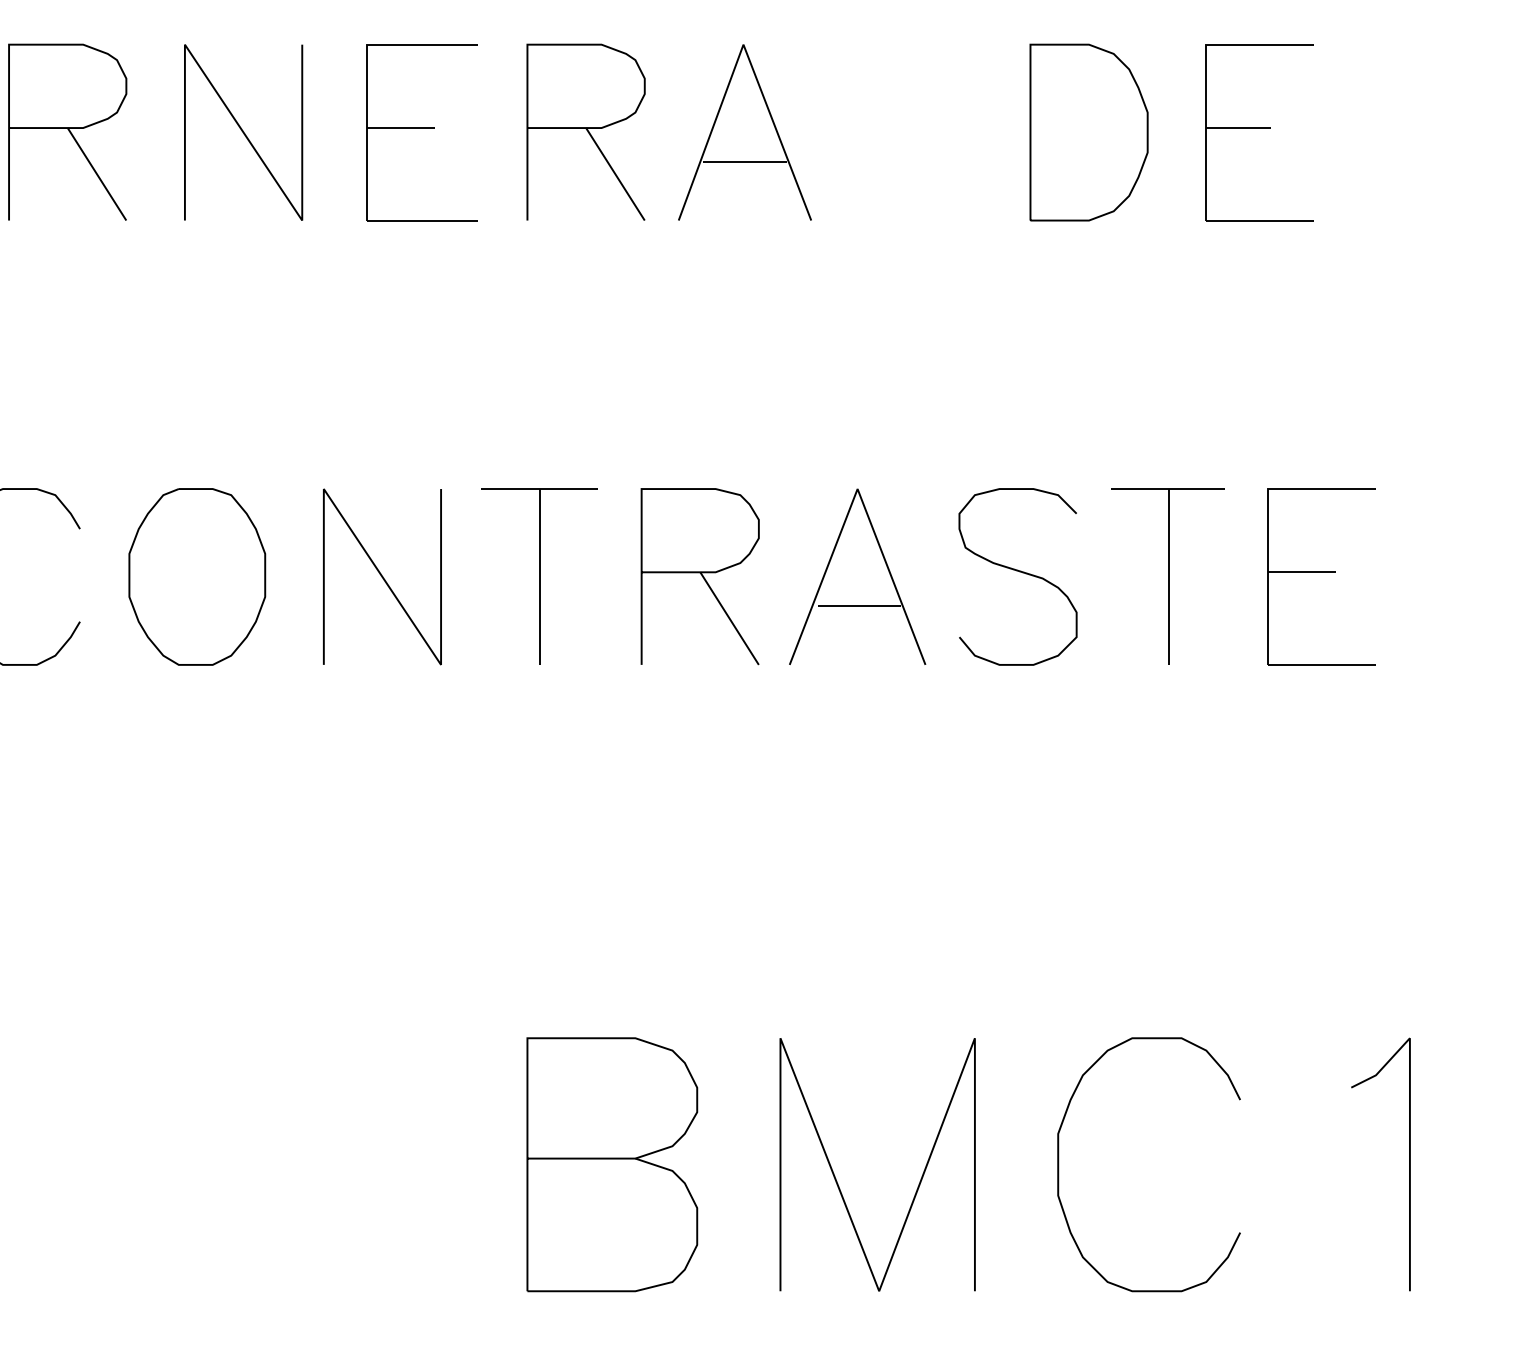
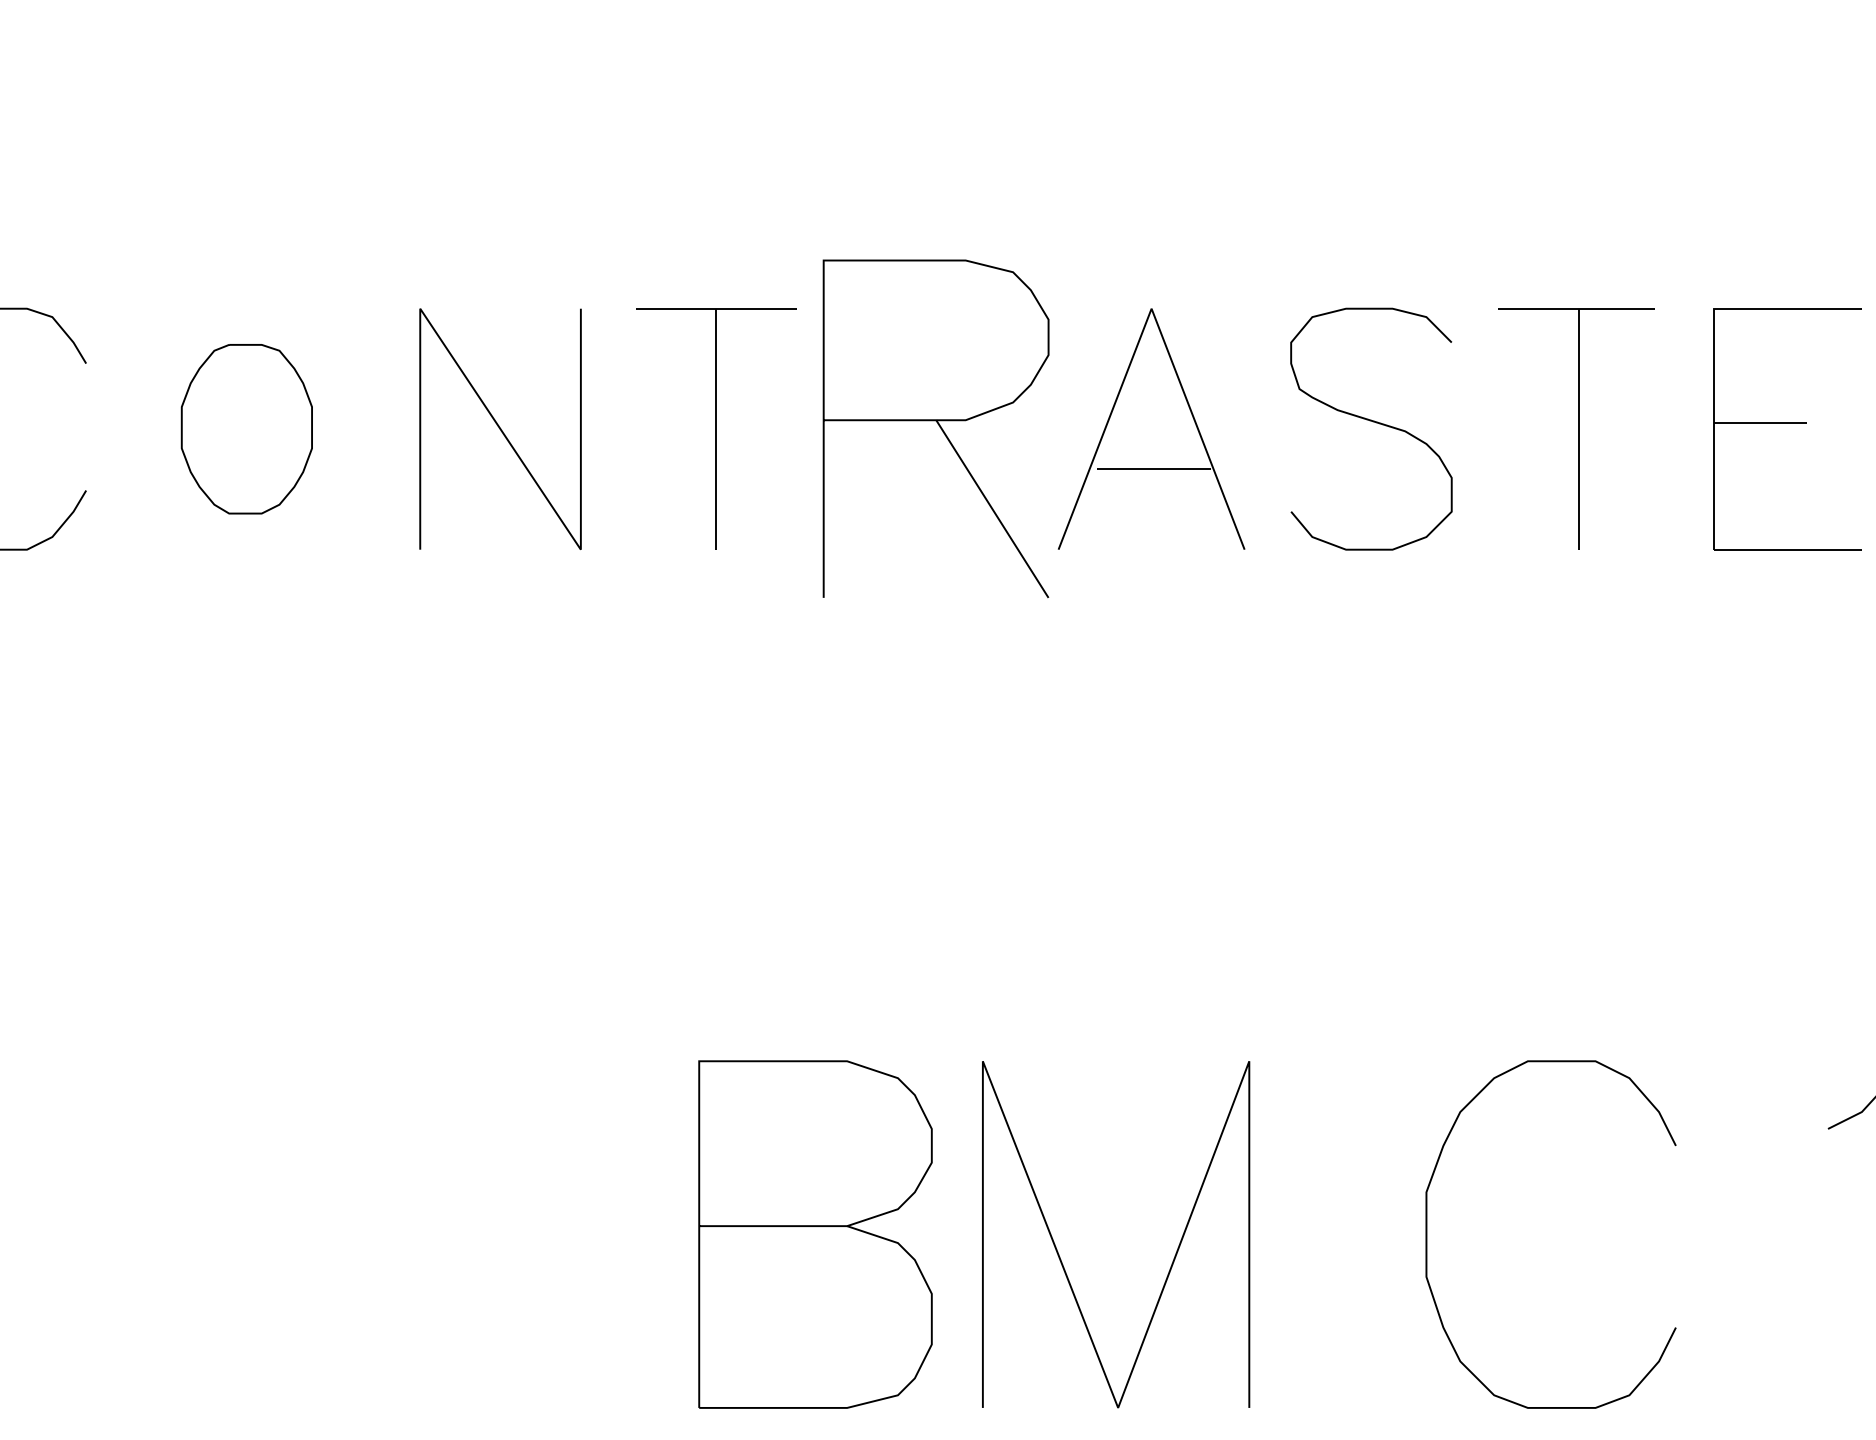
part: (197, 576) -> (247, 428), size x0.7
part: (699, 576) -> (934, 428), size x1.4
curve: (836, 1178) -> (1059, 1253), moved

